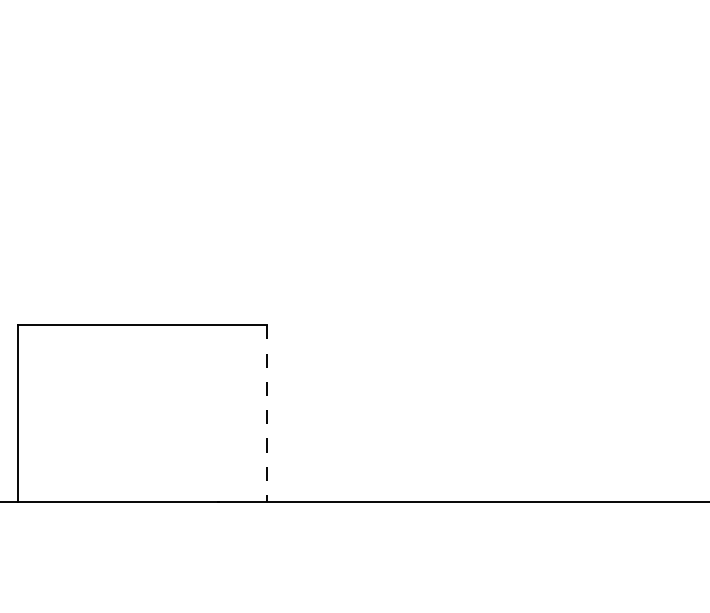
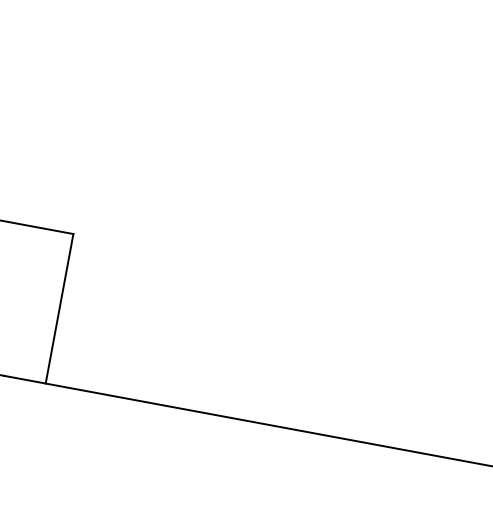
line: (267, 413) -> (59, 308), dashed -> solid

